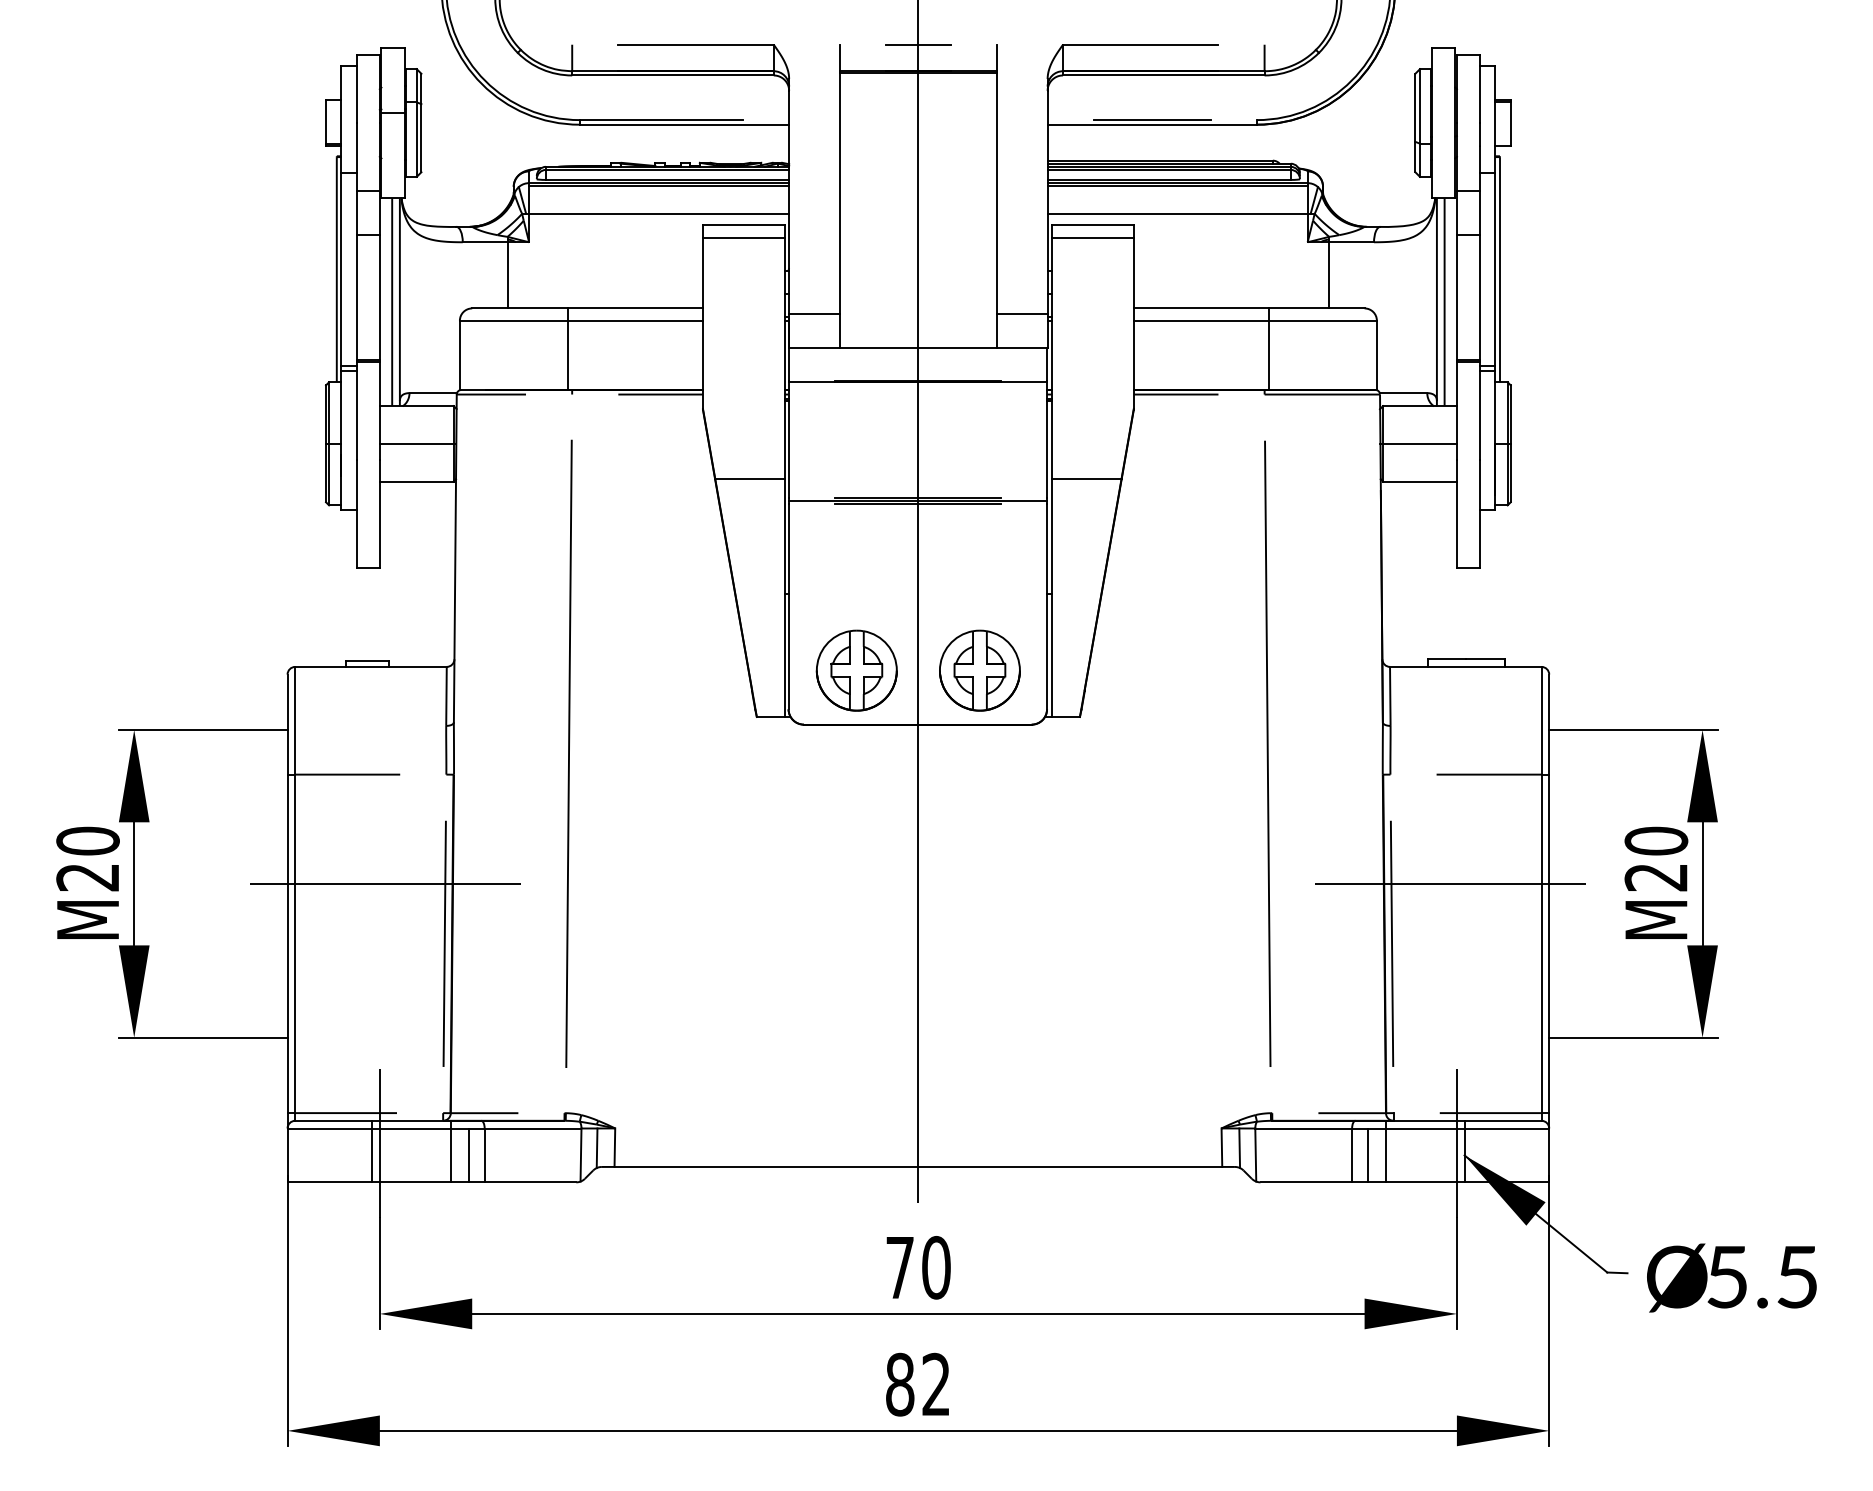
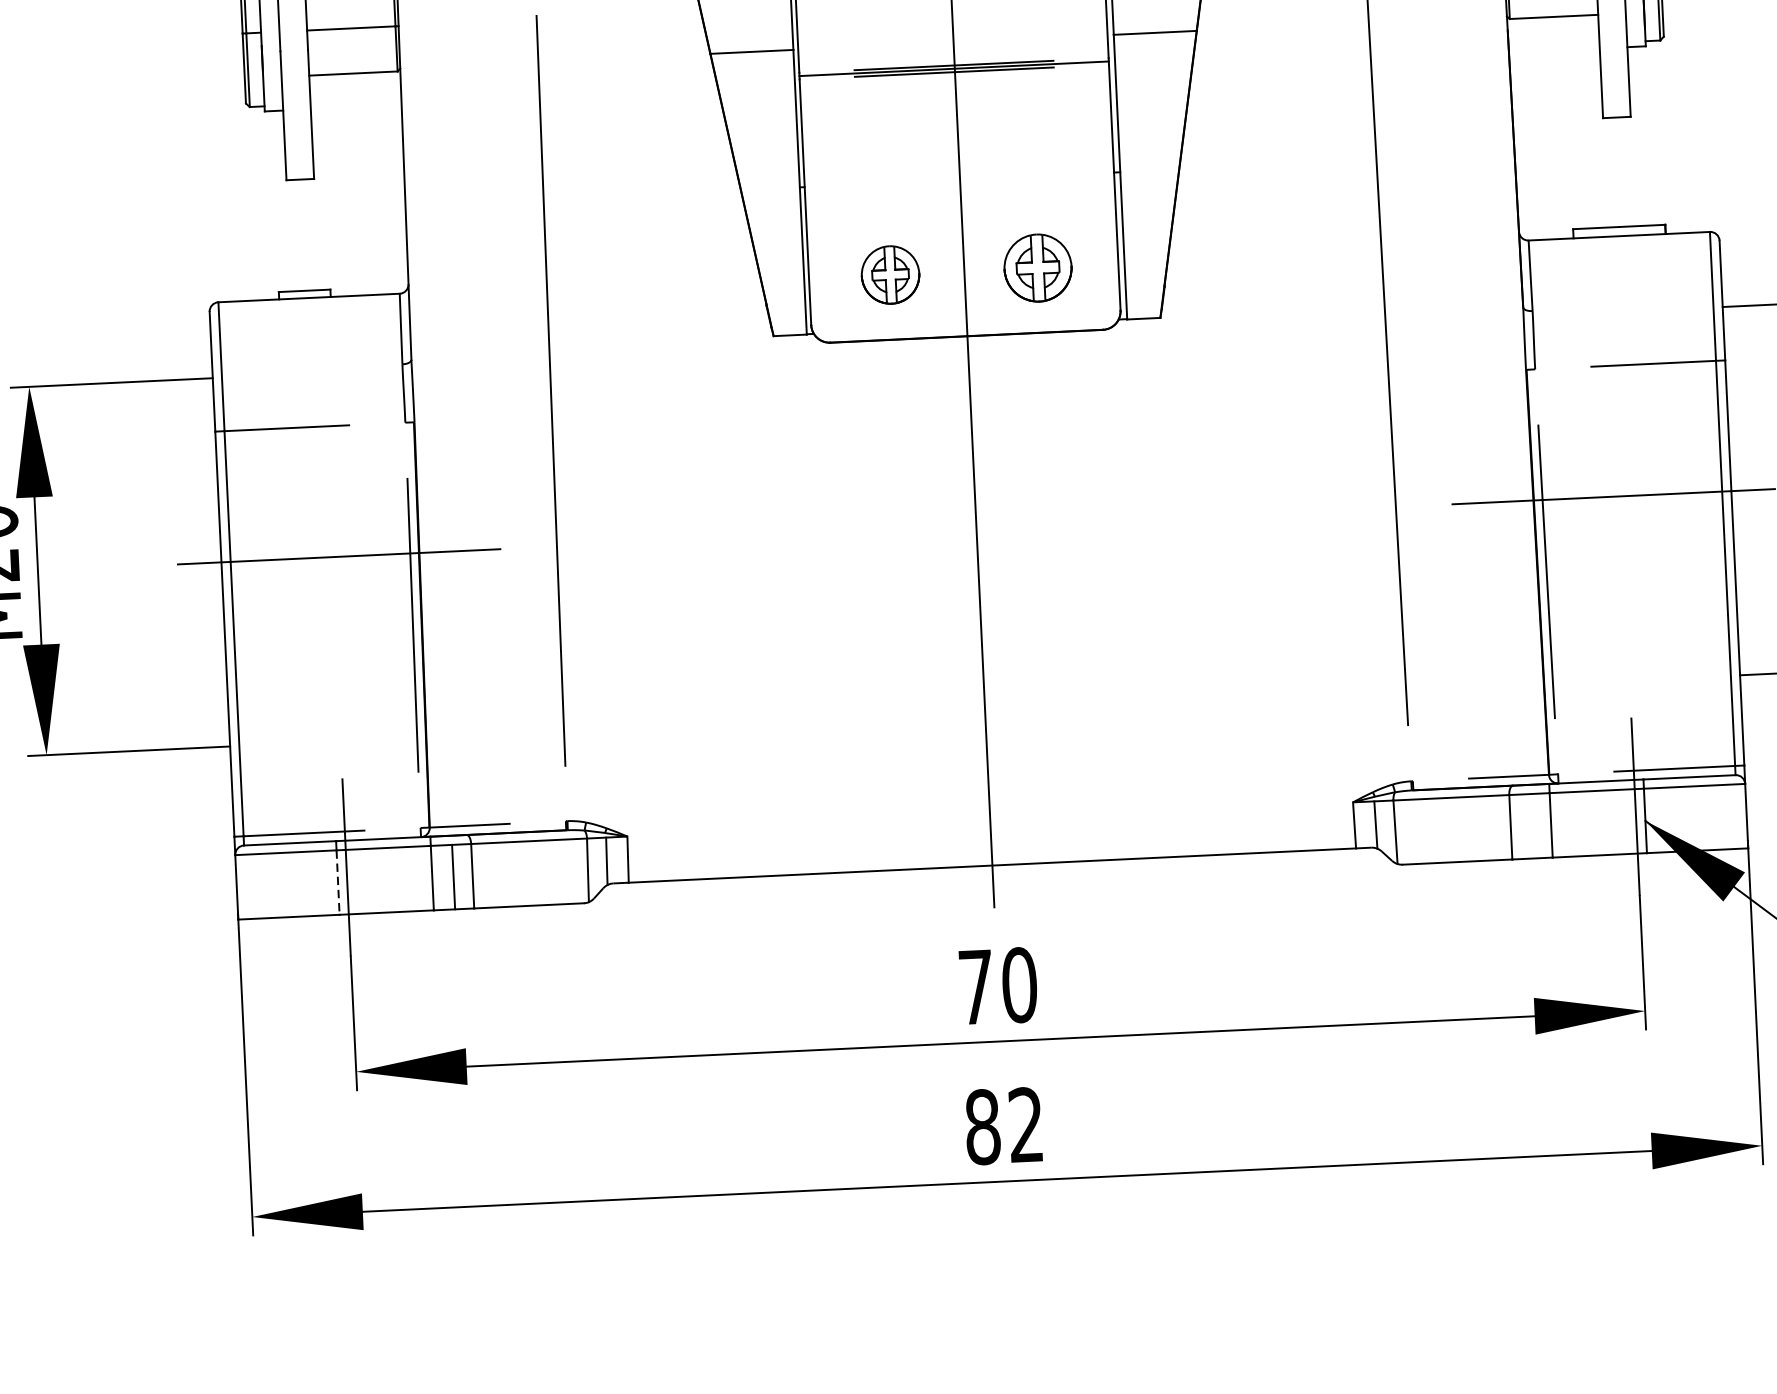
part: (856, 670) -> (890, 274), size x0.6
part: (979, 670) -> (1037, 267), size x0.7
line: (372, 1155) -> (338, 882), solid -> dashed
line: (1368, 1155) -> (1530, 826), removed

